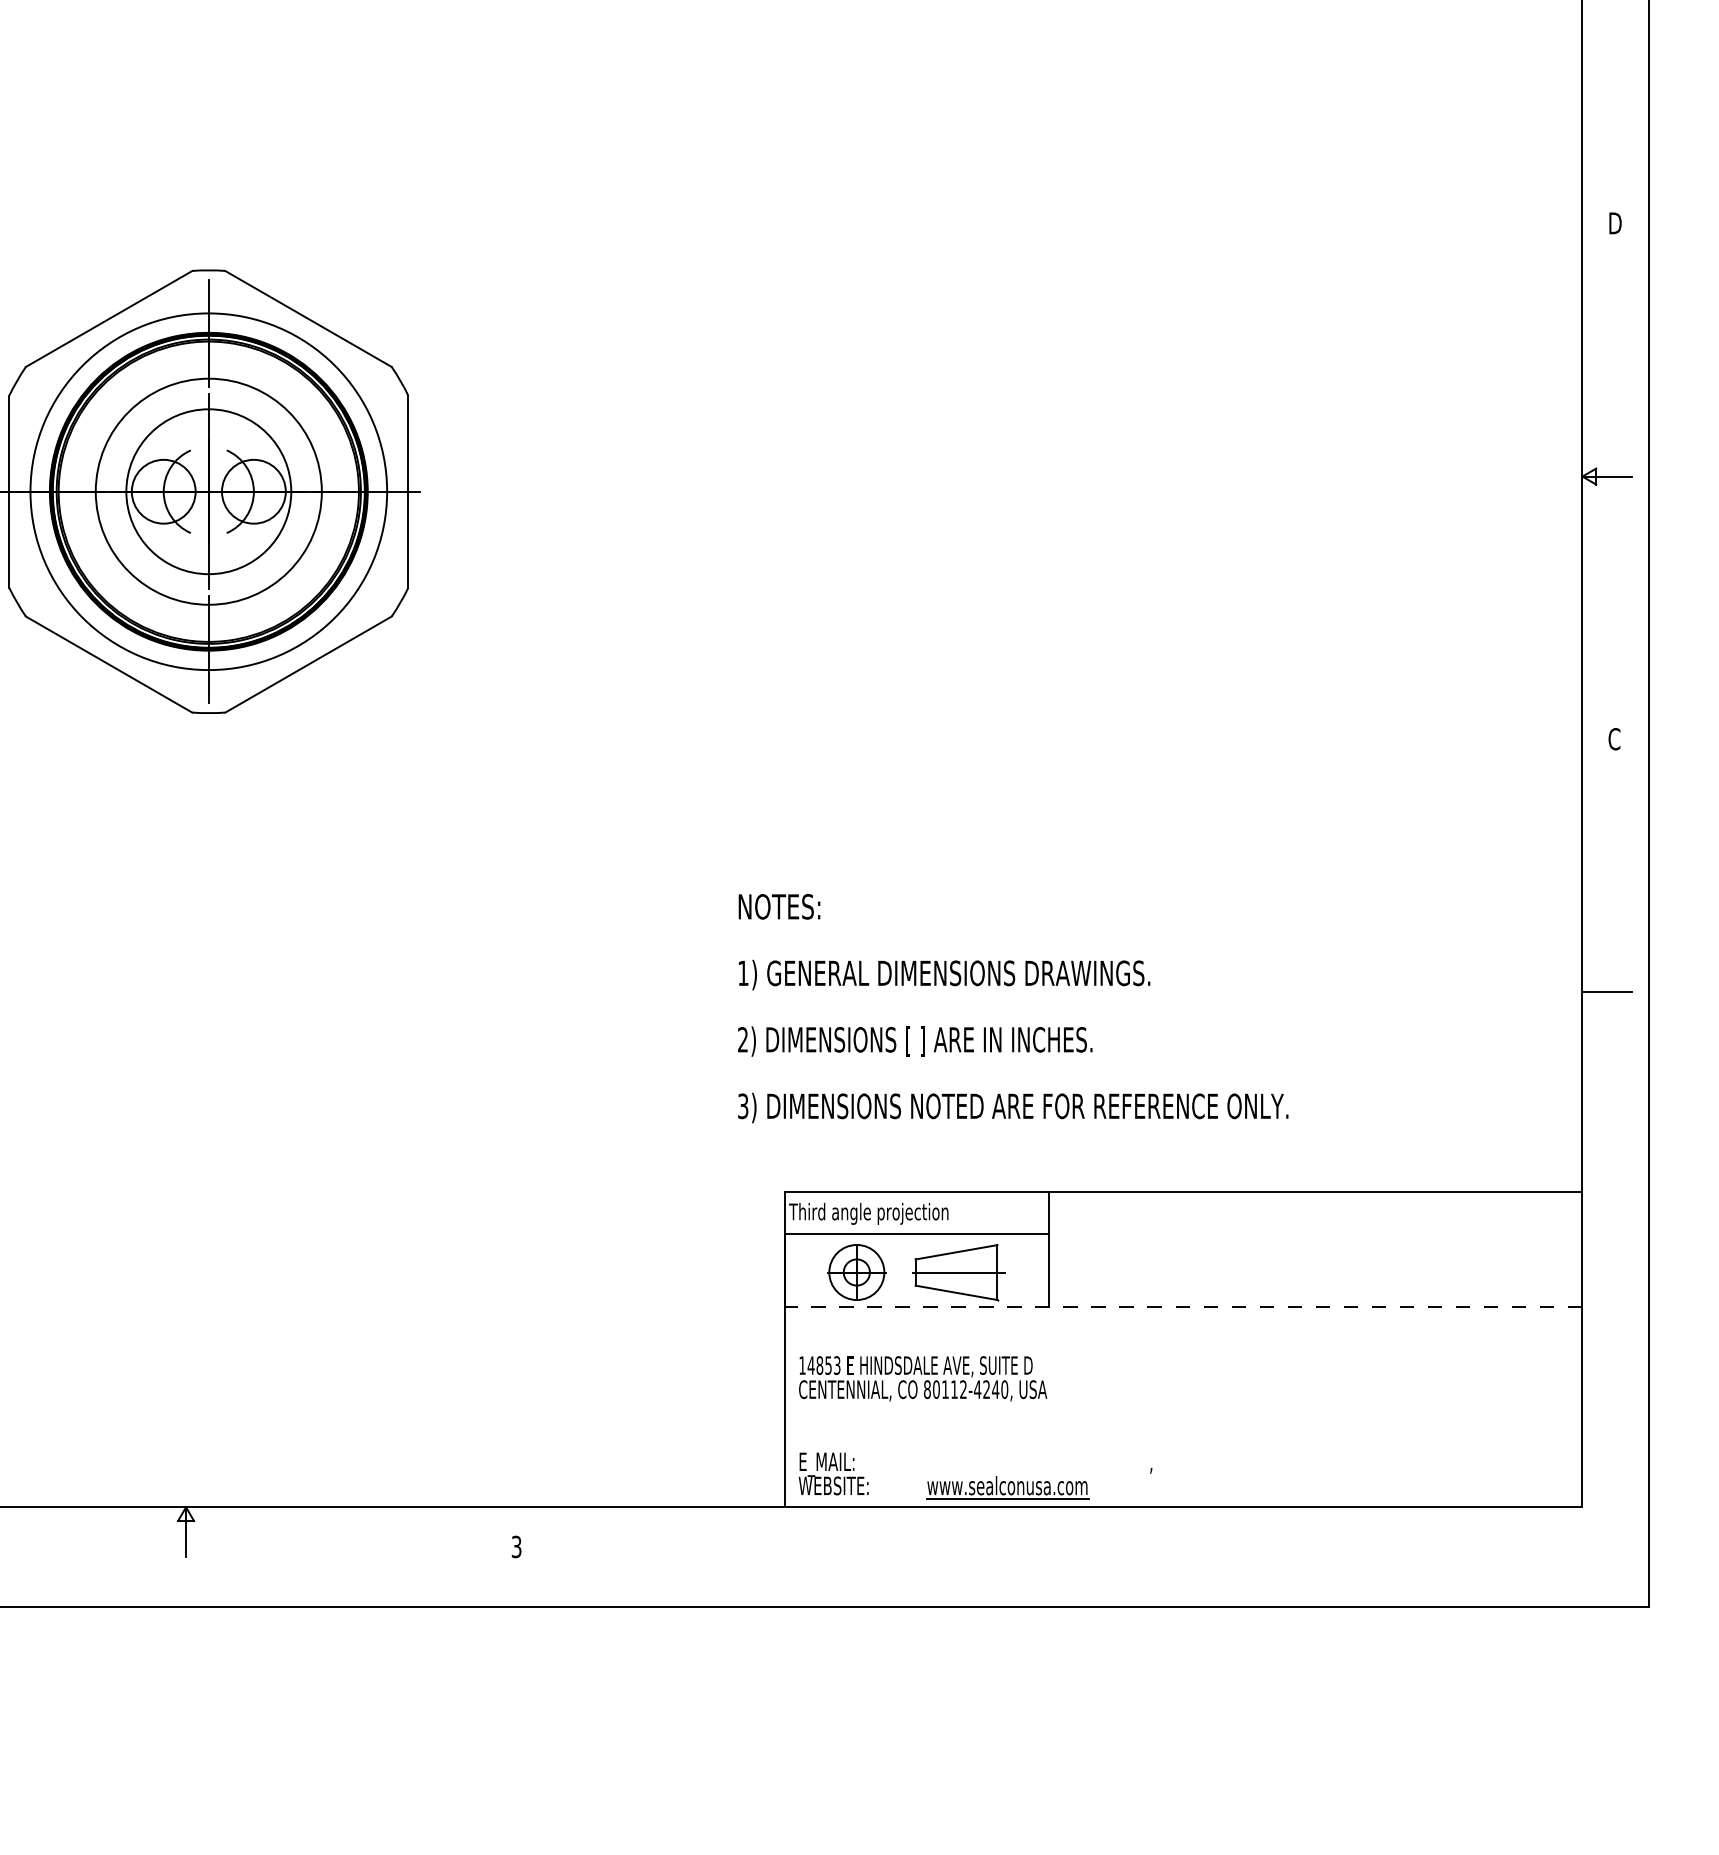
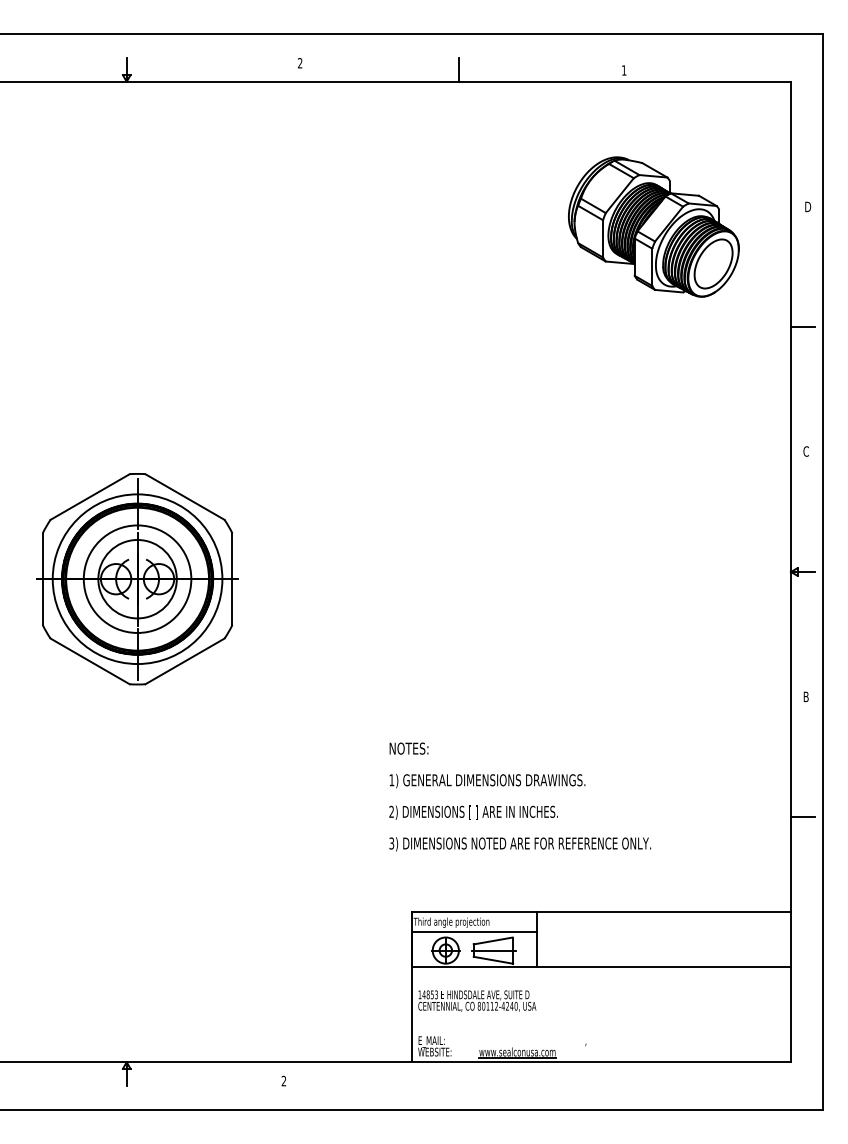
text: (1615, 223) -> (806, 451), D -> C
text: (1612, 738) -> (805, 696), C -> B
text: (1013, 1007) -> (520, 796), moved
line: (1184, 1308) -> (601, 967), dashed -> solid
text: (515, 1547) -> (283, 1081), 3 -> 2

